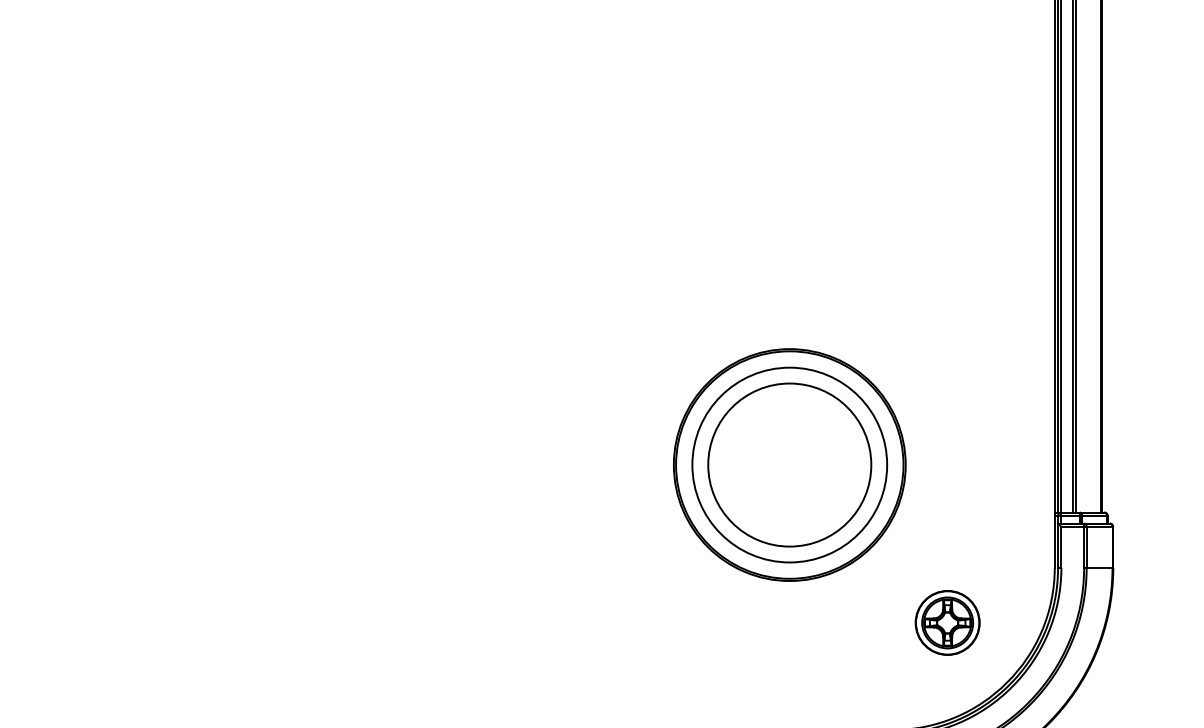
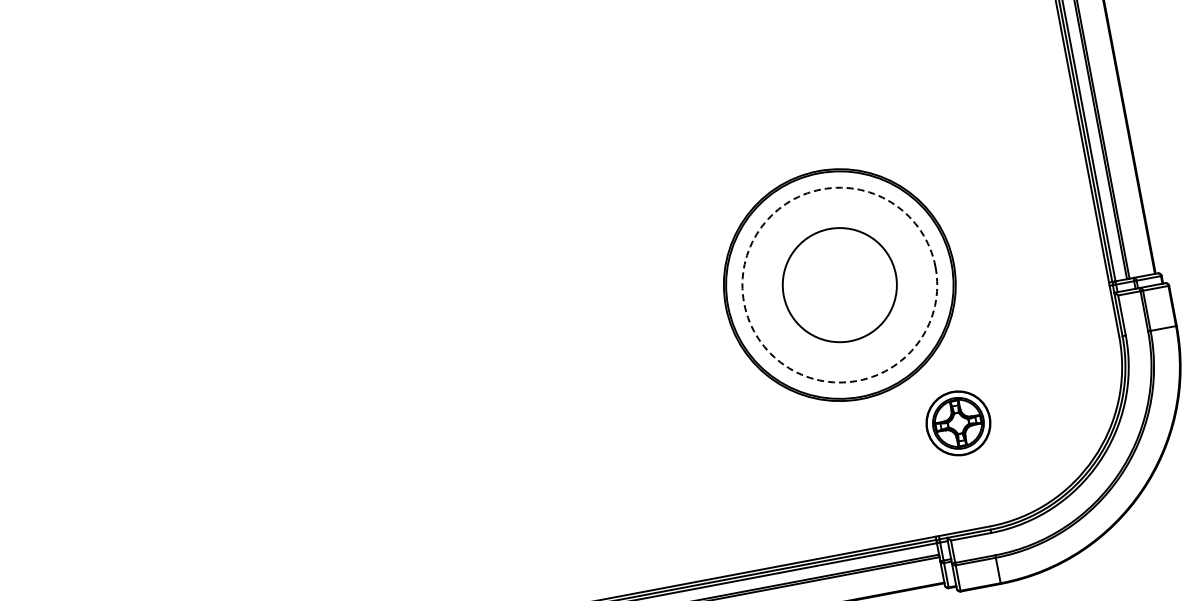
circle: (789, 464) -> (839, 284), size x0.7
circle: (789, 464) -> (839, 284), solid -> dashed
part: (947, 622) -> (958, 422), moved

